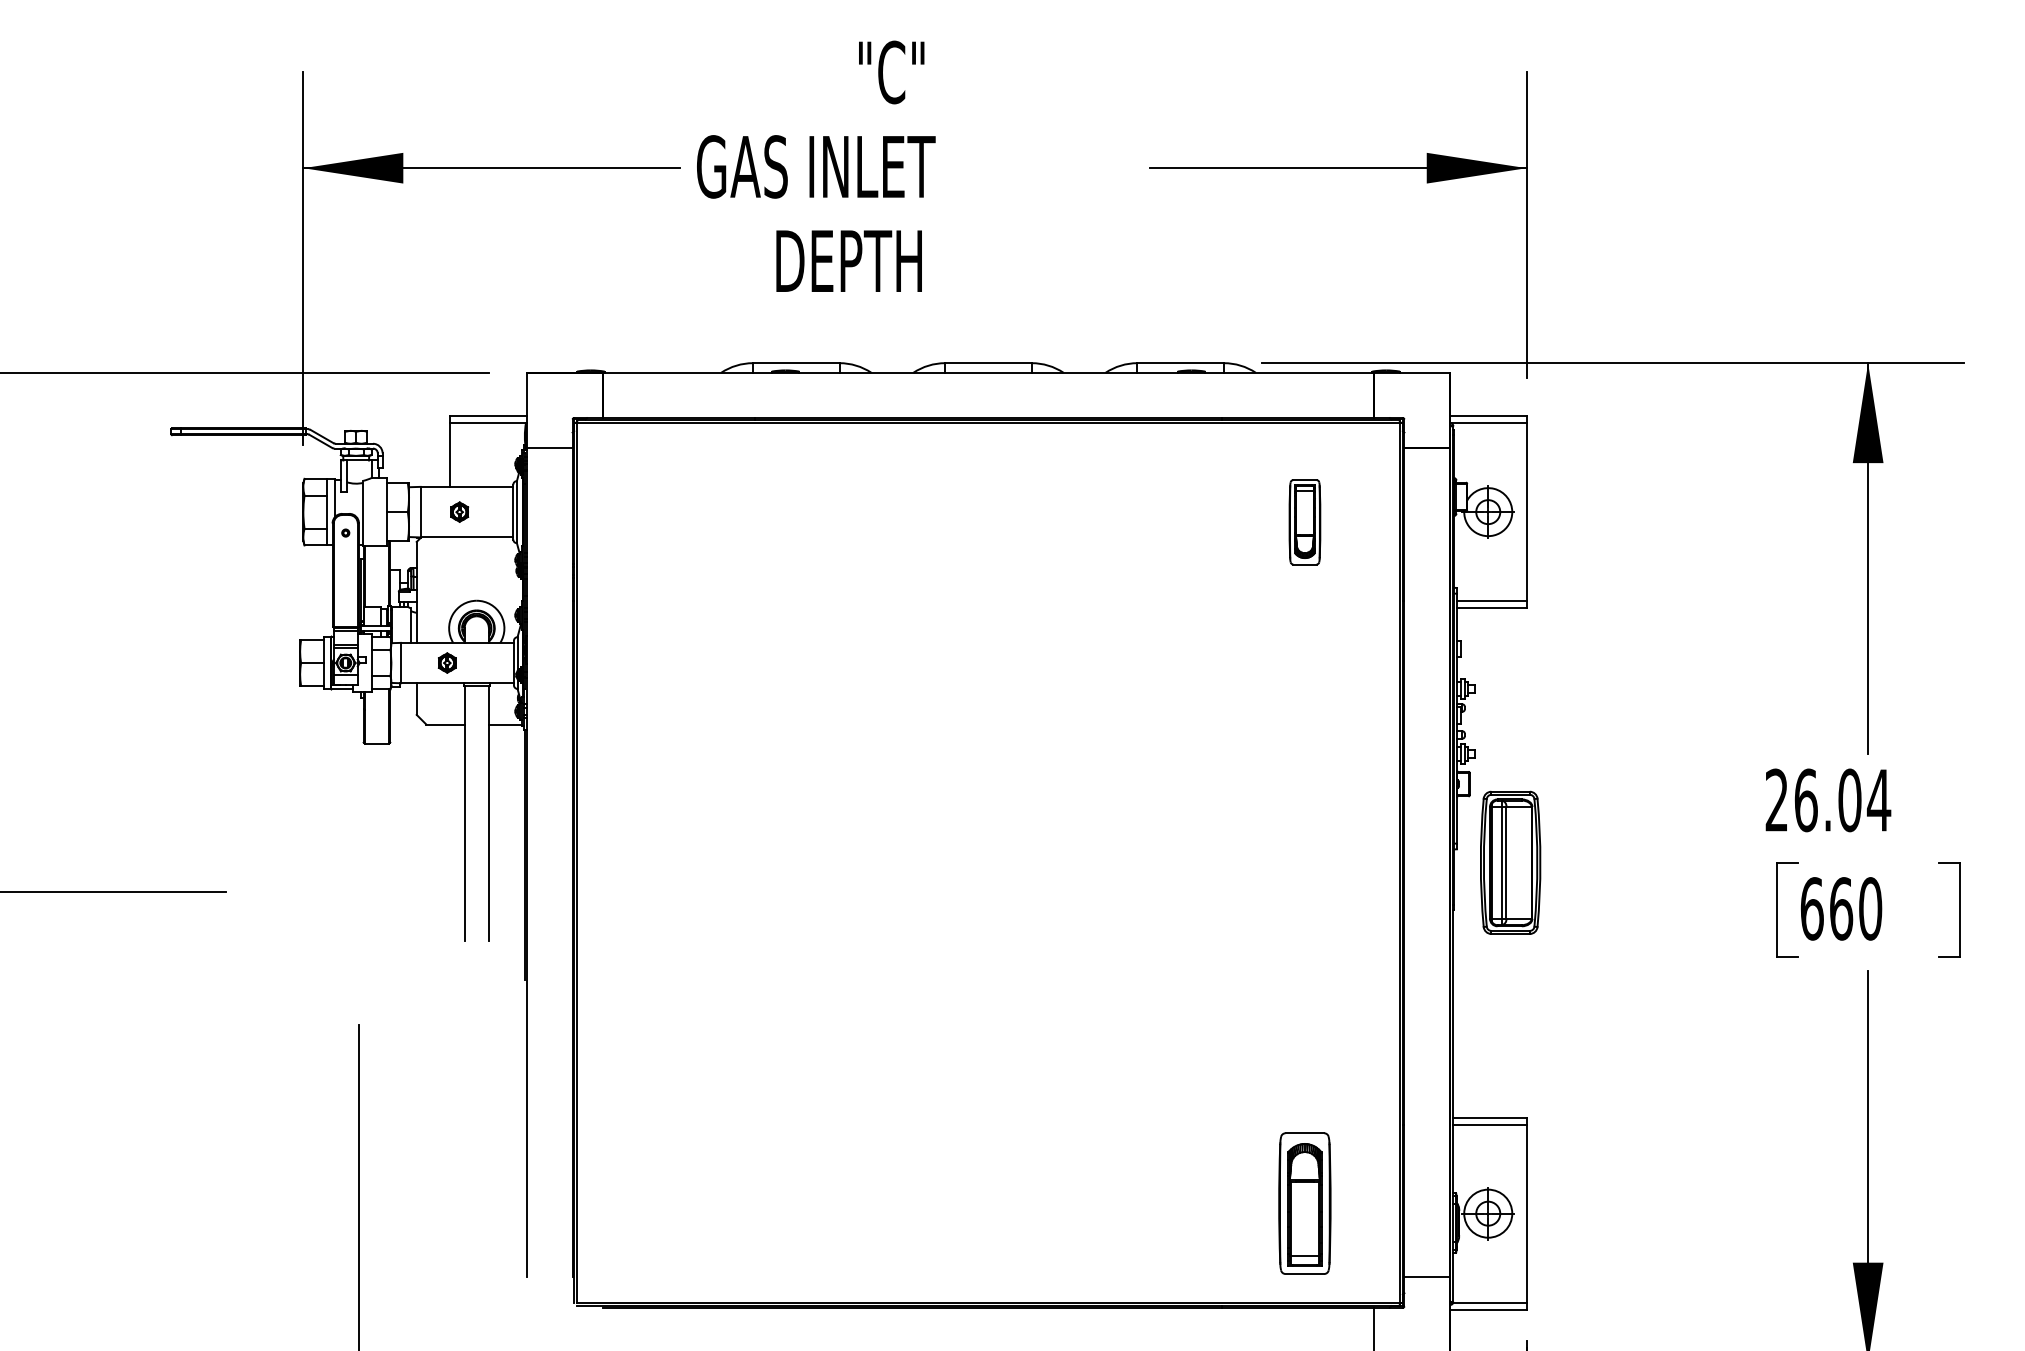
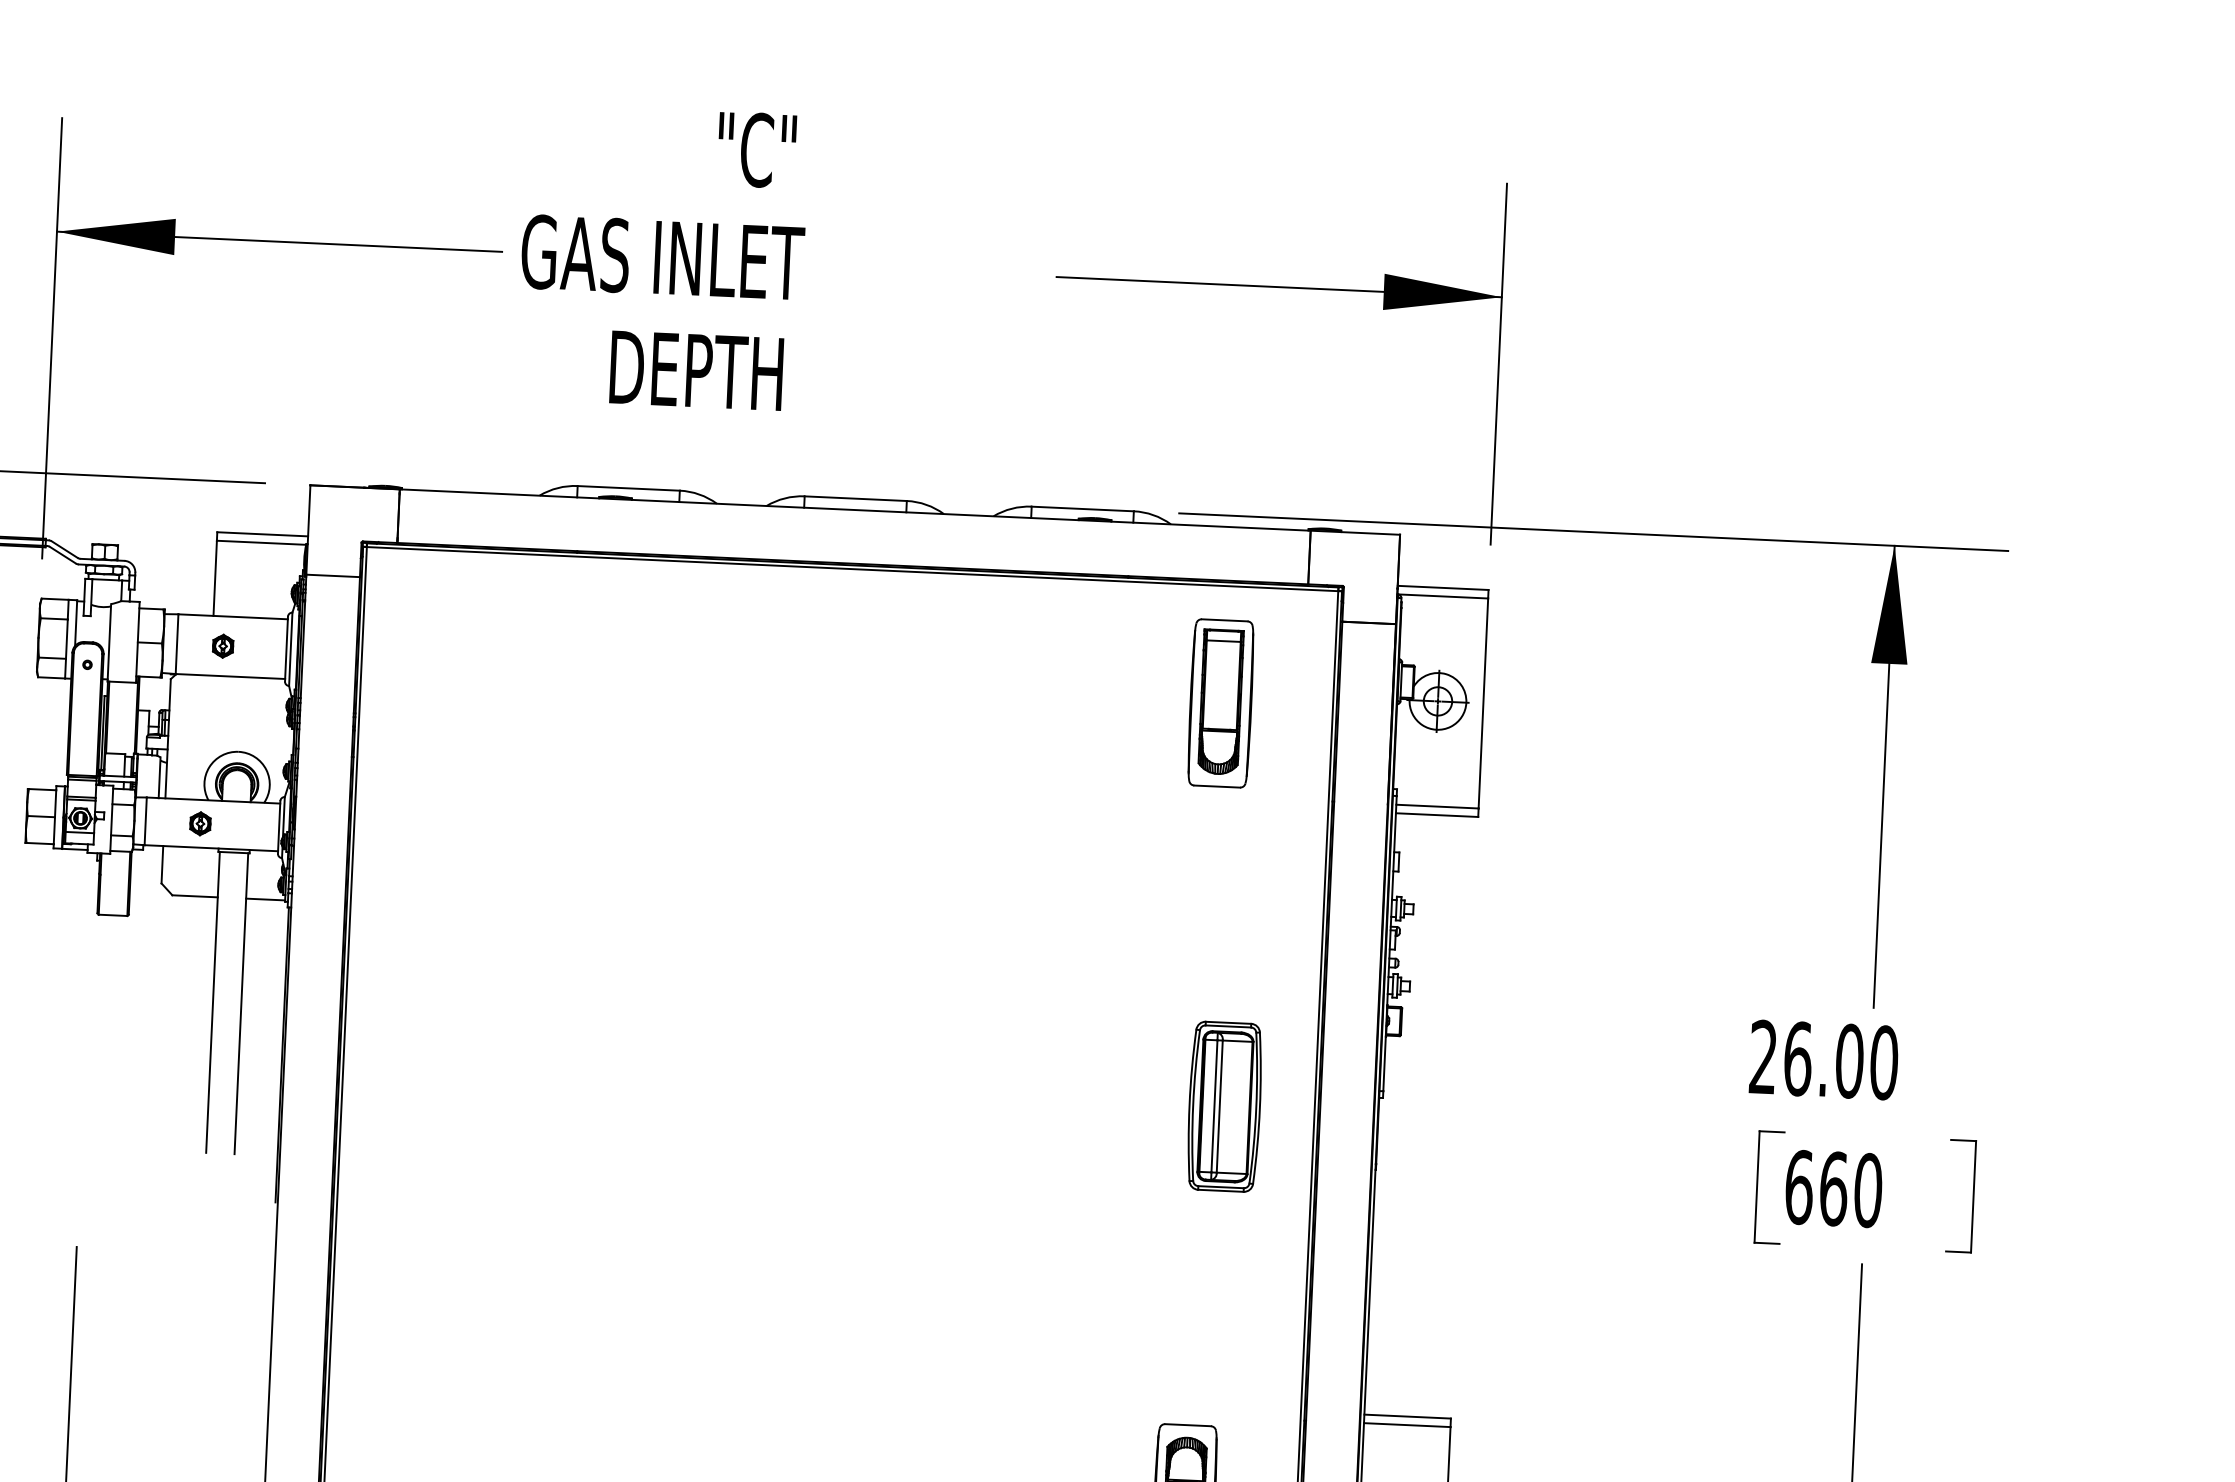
part: (1304, 522) -> (1220, 703), size x1.67
text: (1878, 800) -> (1883, 1062), 26.04 -> 26.00
part: (1510, 862) -> (1224, 1106), moved

